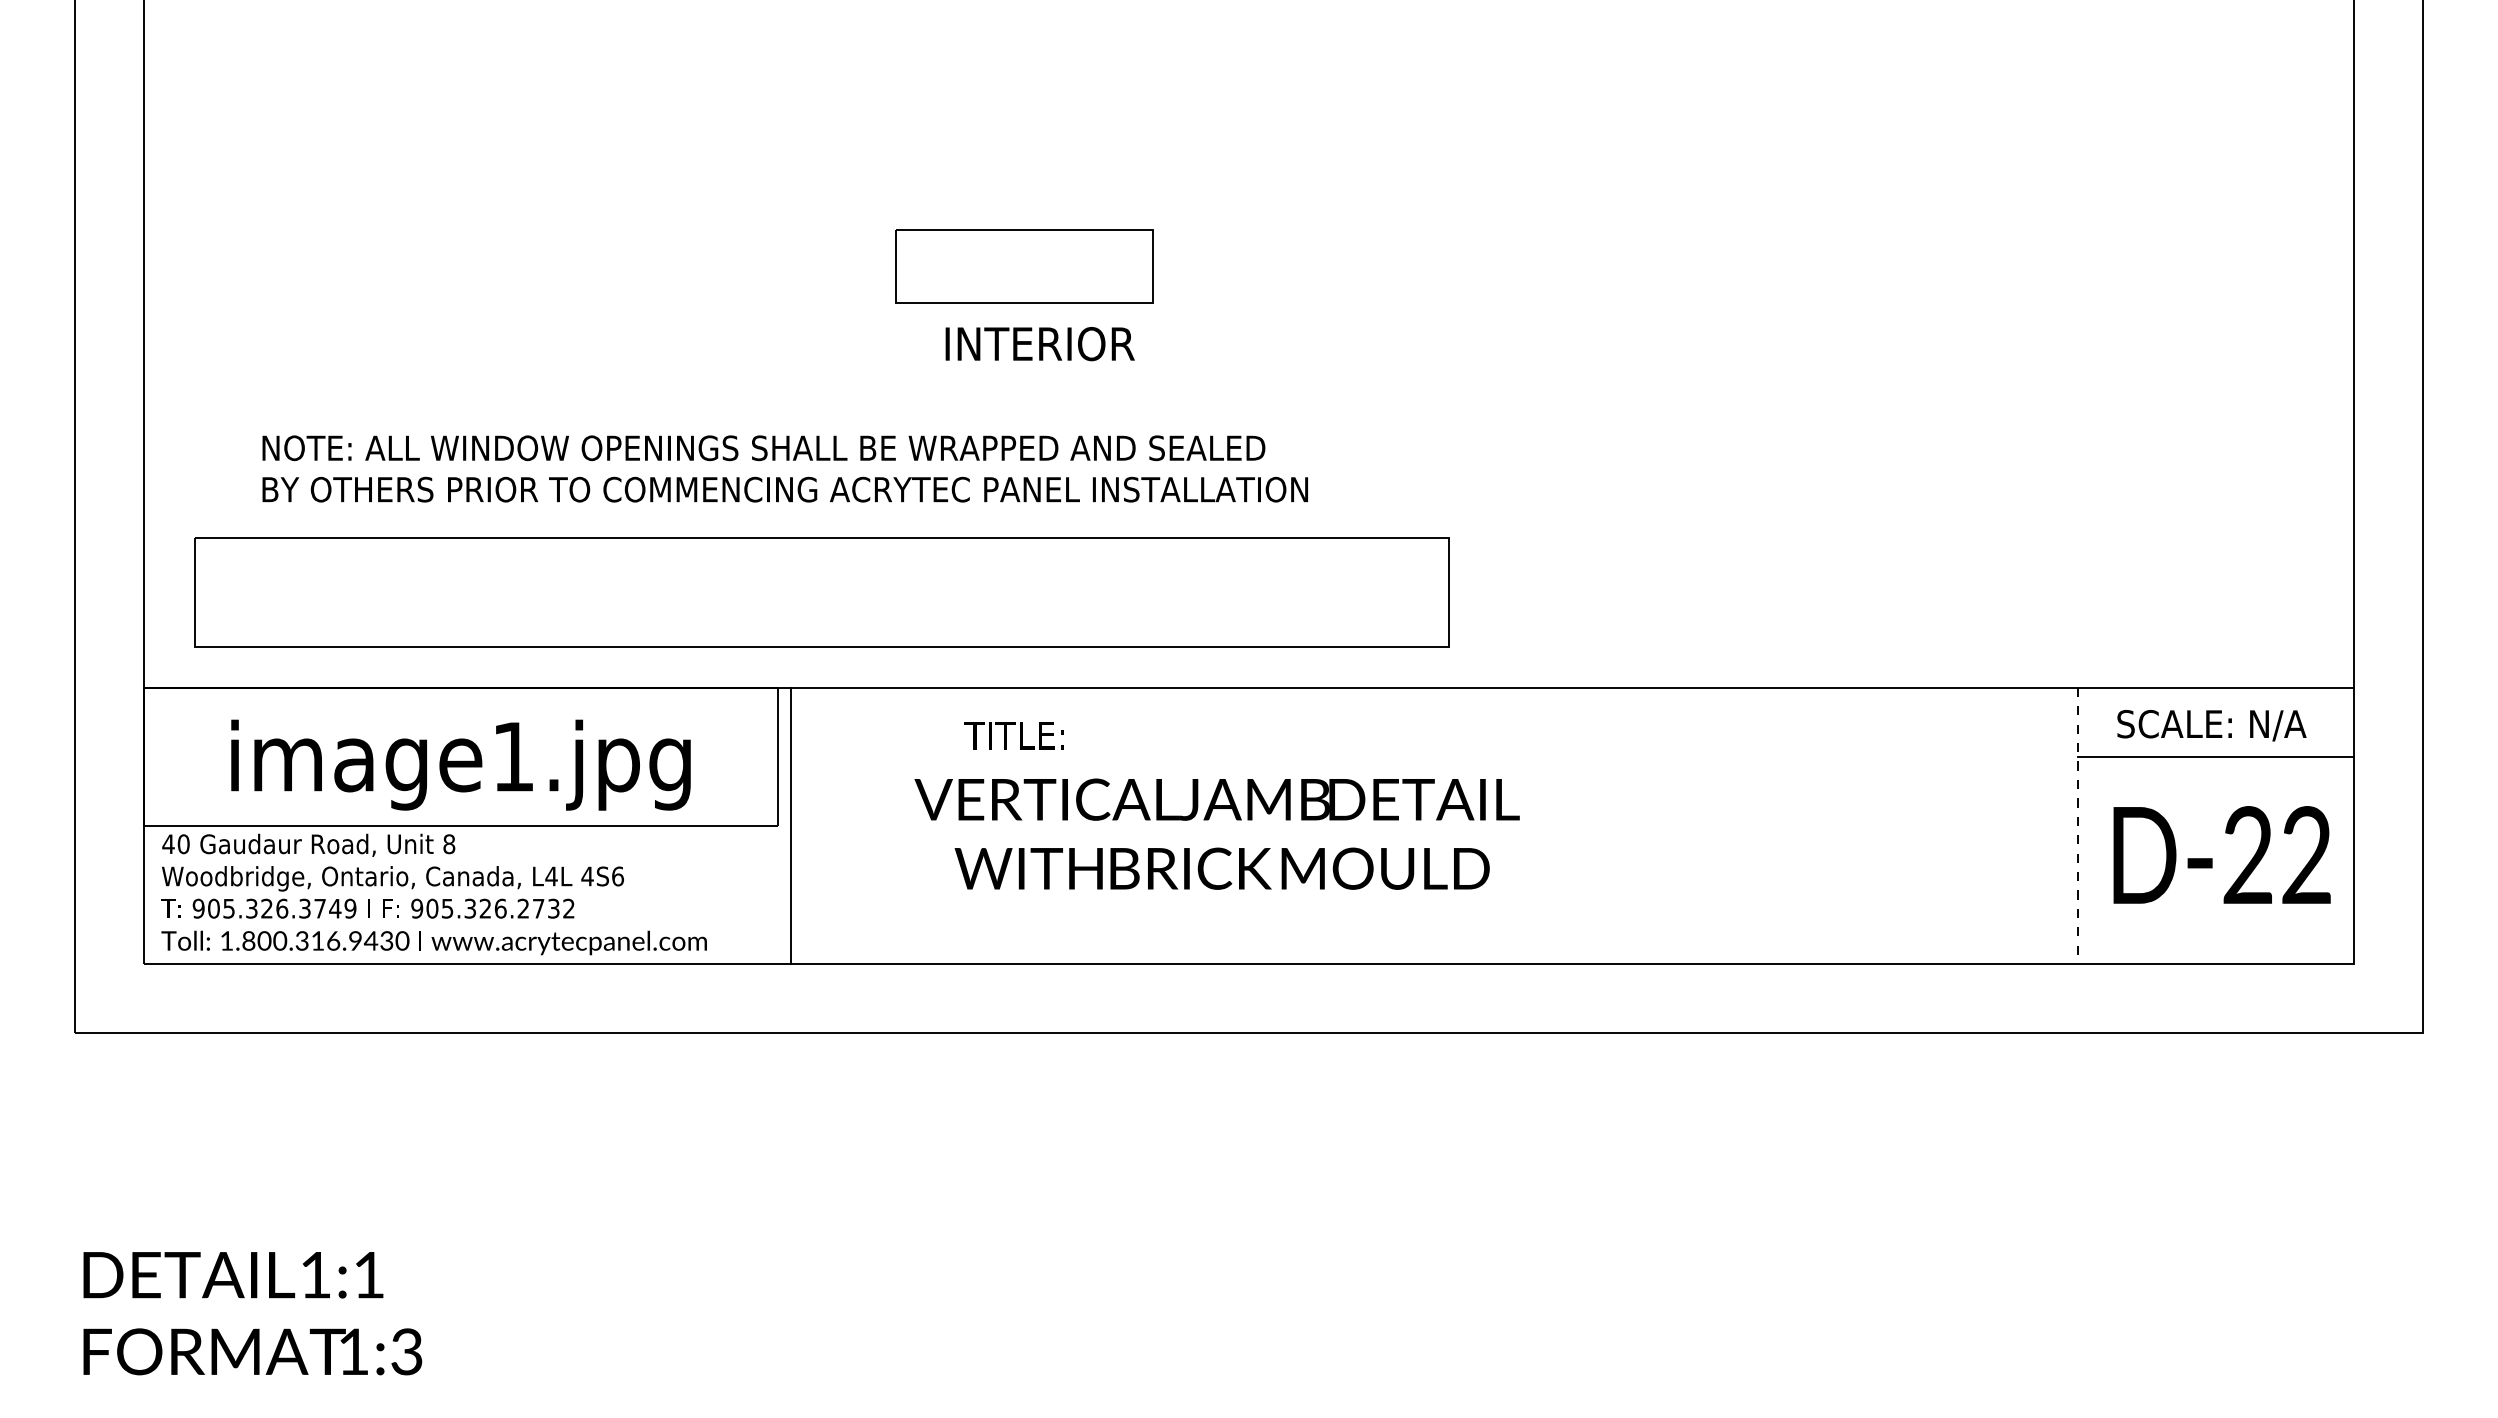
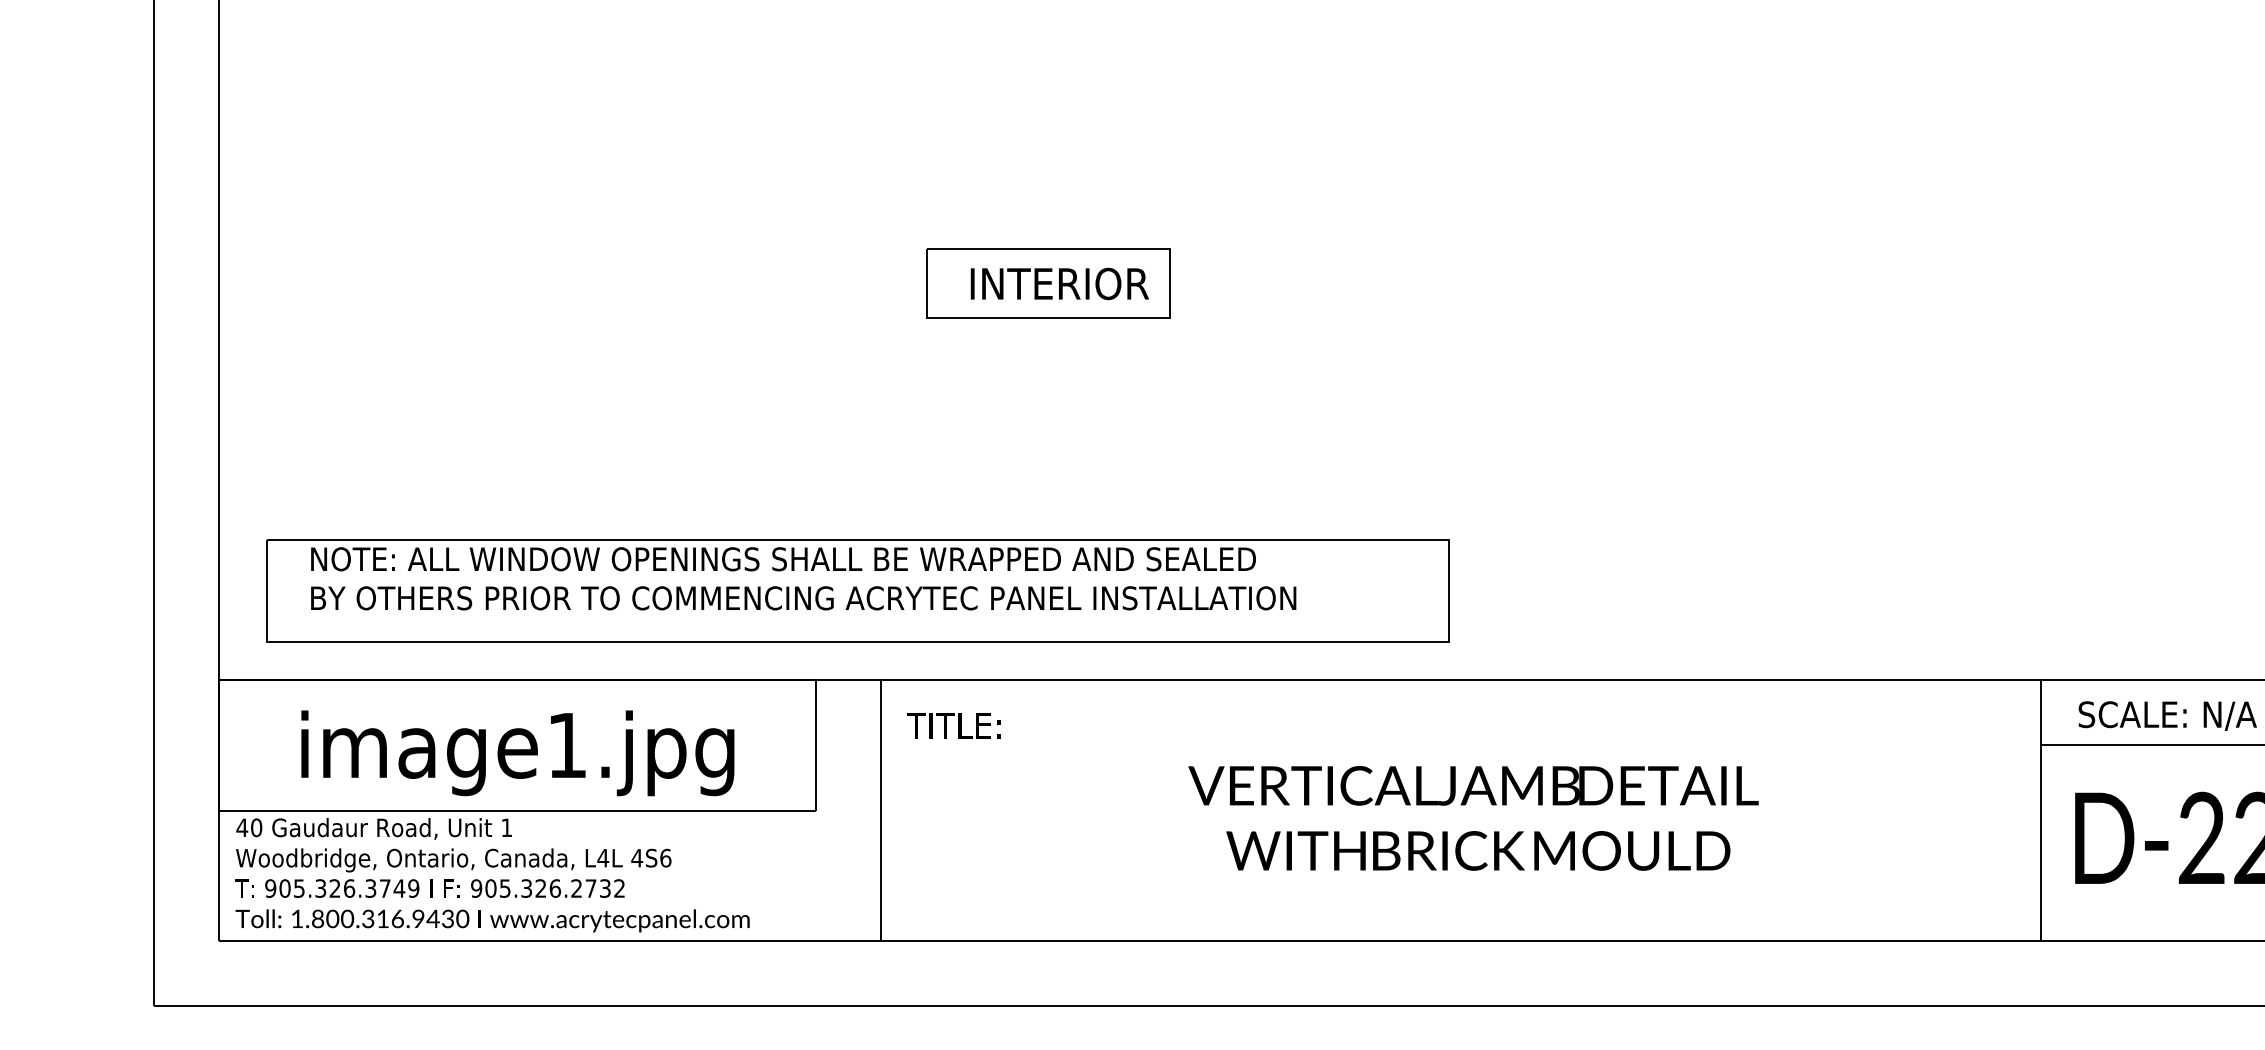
text: (1039, 344) -> (1059, 284), moved
text: (784, 468) -> (802, 578), moved
text: (1013, 735) -> (952, 725), moved
line: (790, 825) -> (881, 810), moved
line: (2077, 826) -> (2041, 811), dashed -> solid
text: (1216, 833) -> (1472, 817), moved
text: (449, 844) -> (507, 828), 8 -> 1

